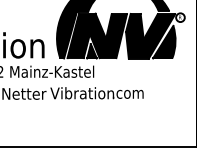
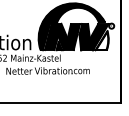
fill: (164, 41) -> (102, 40), removed

